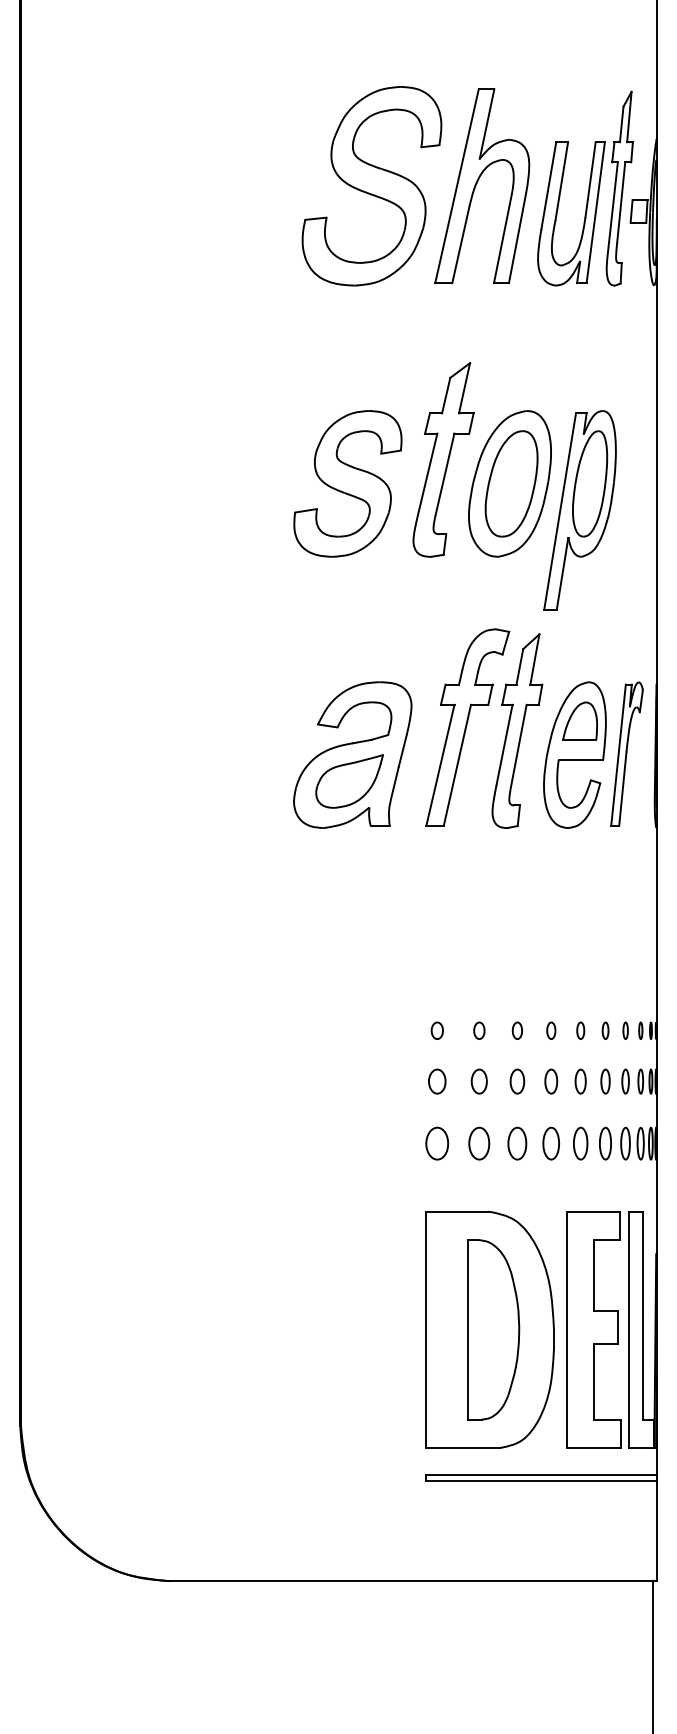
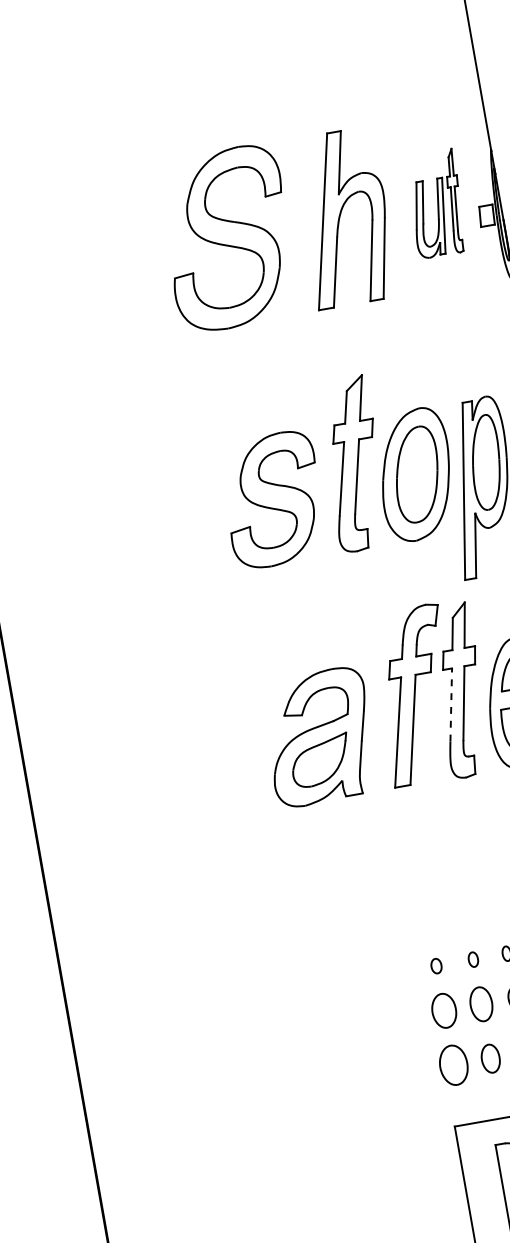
part: (371, 186) -> (227, 238), moved
part: (585, 188) -> (436, 203), size x0.6
line: (504, 744) -> (451, 704), solid -> dashed
part: (437, 1081) -> (444, 1010), size x1.6
part: (478, 1081) -> (480, 1004), size x1.6
part: (437, 1143) -> (454, 1065), size x1.4

